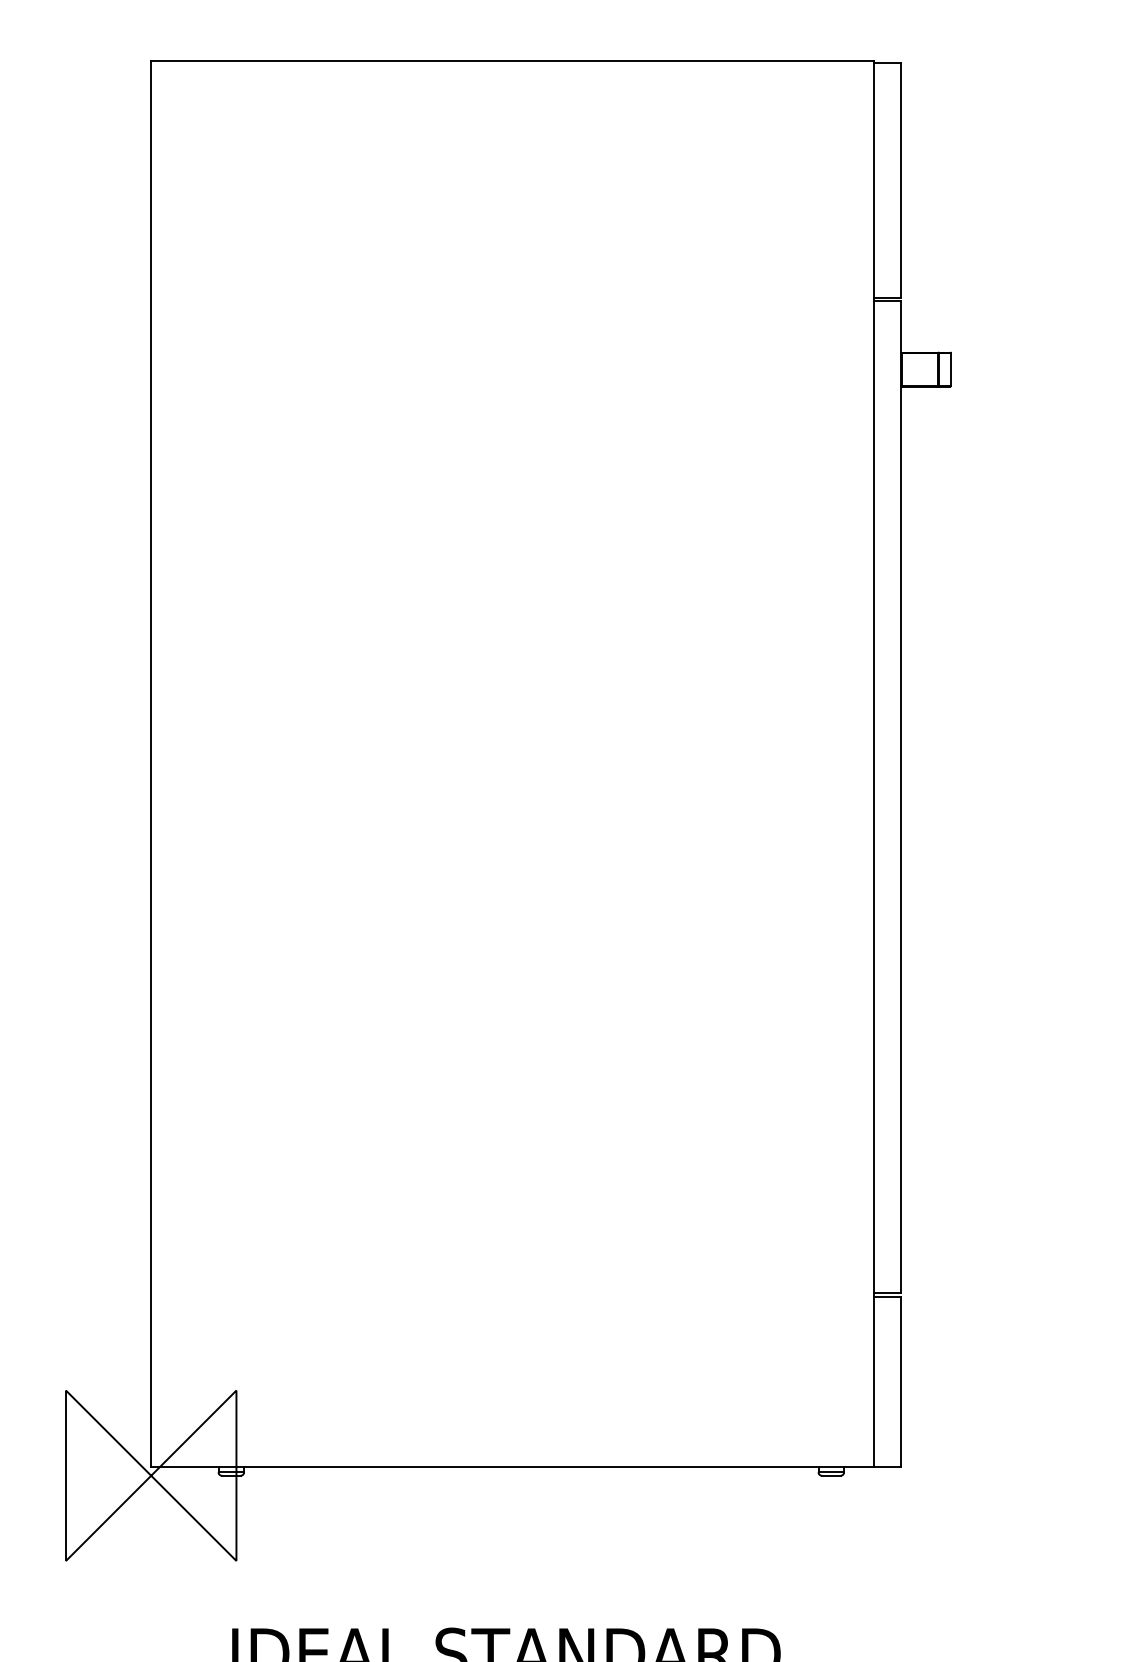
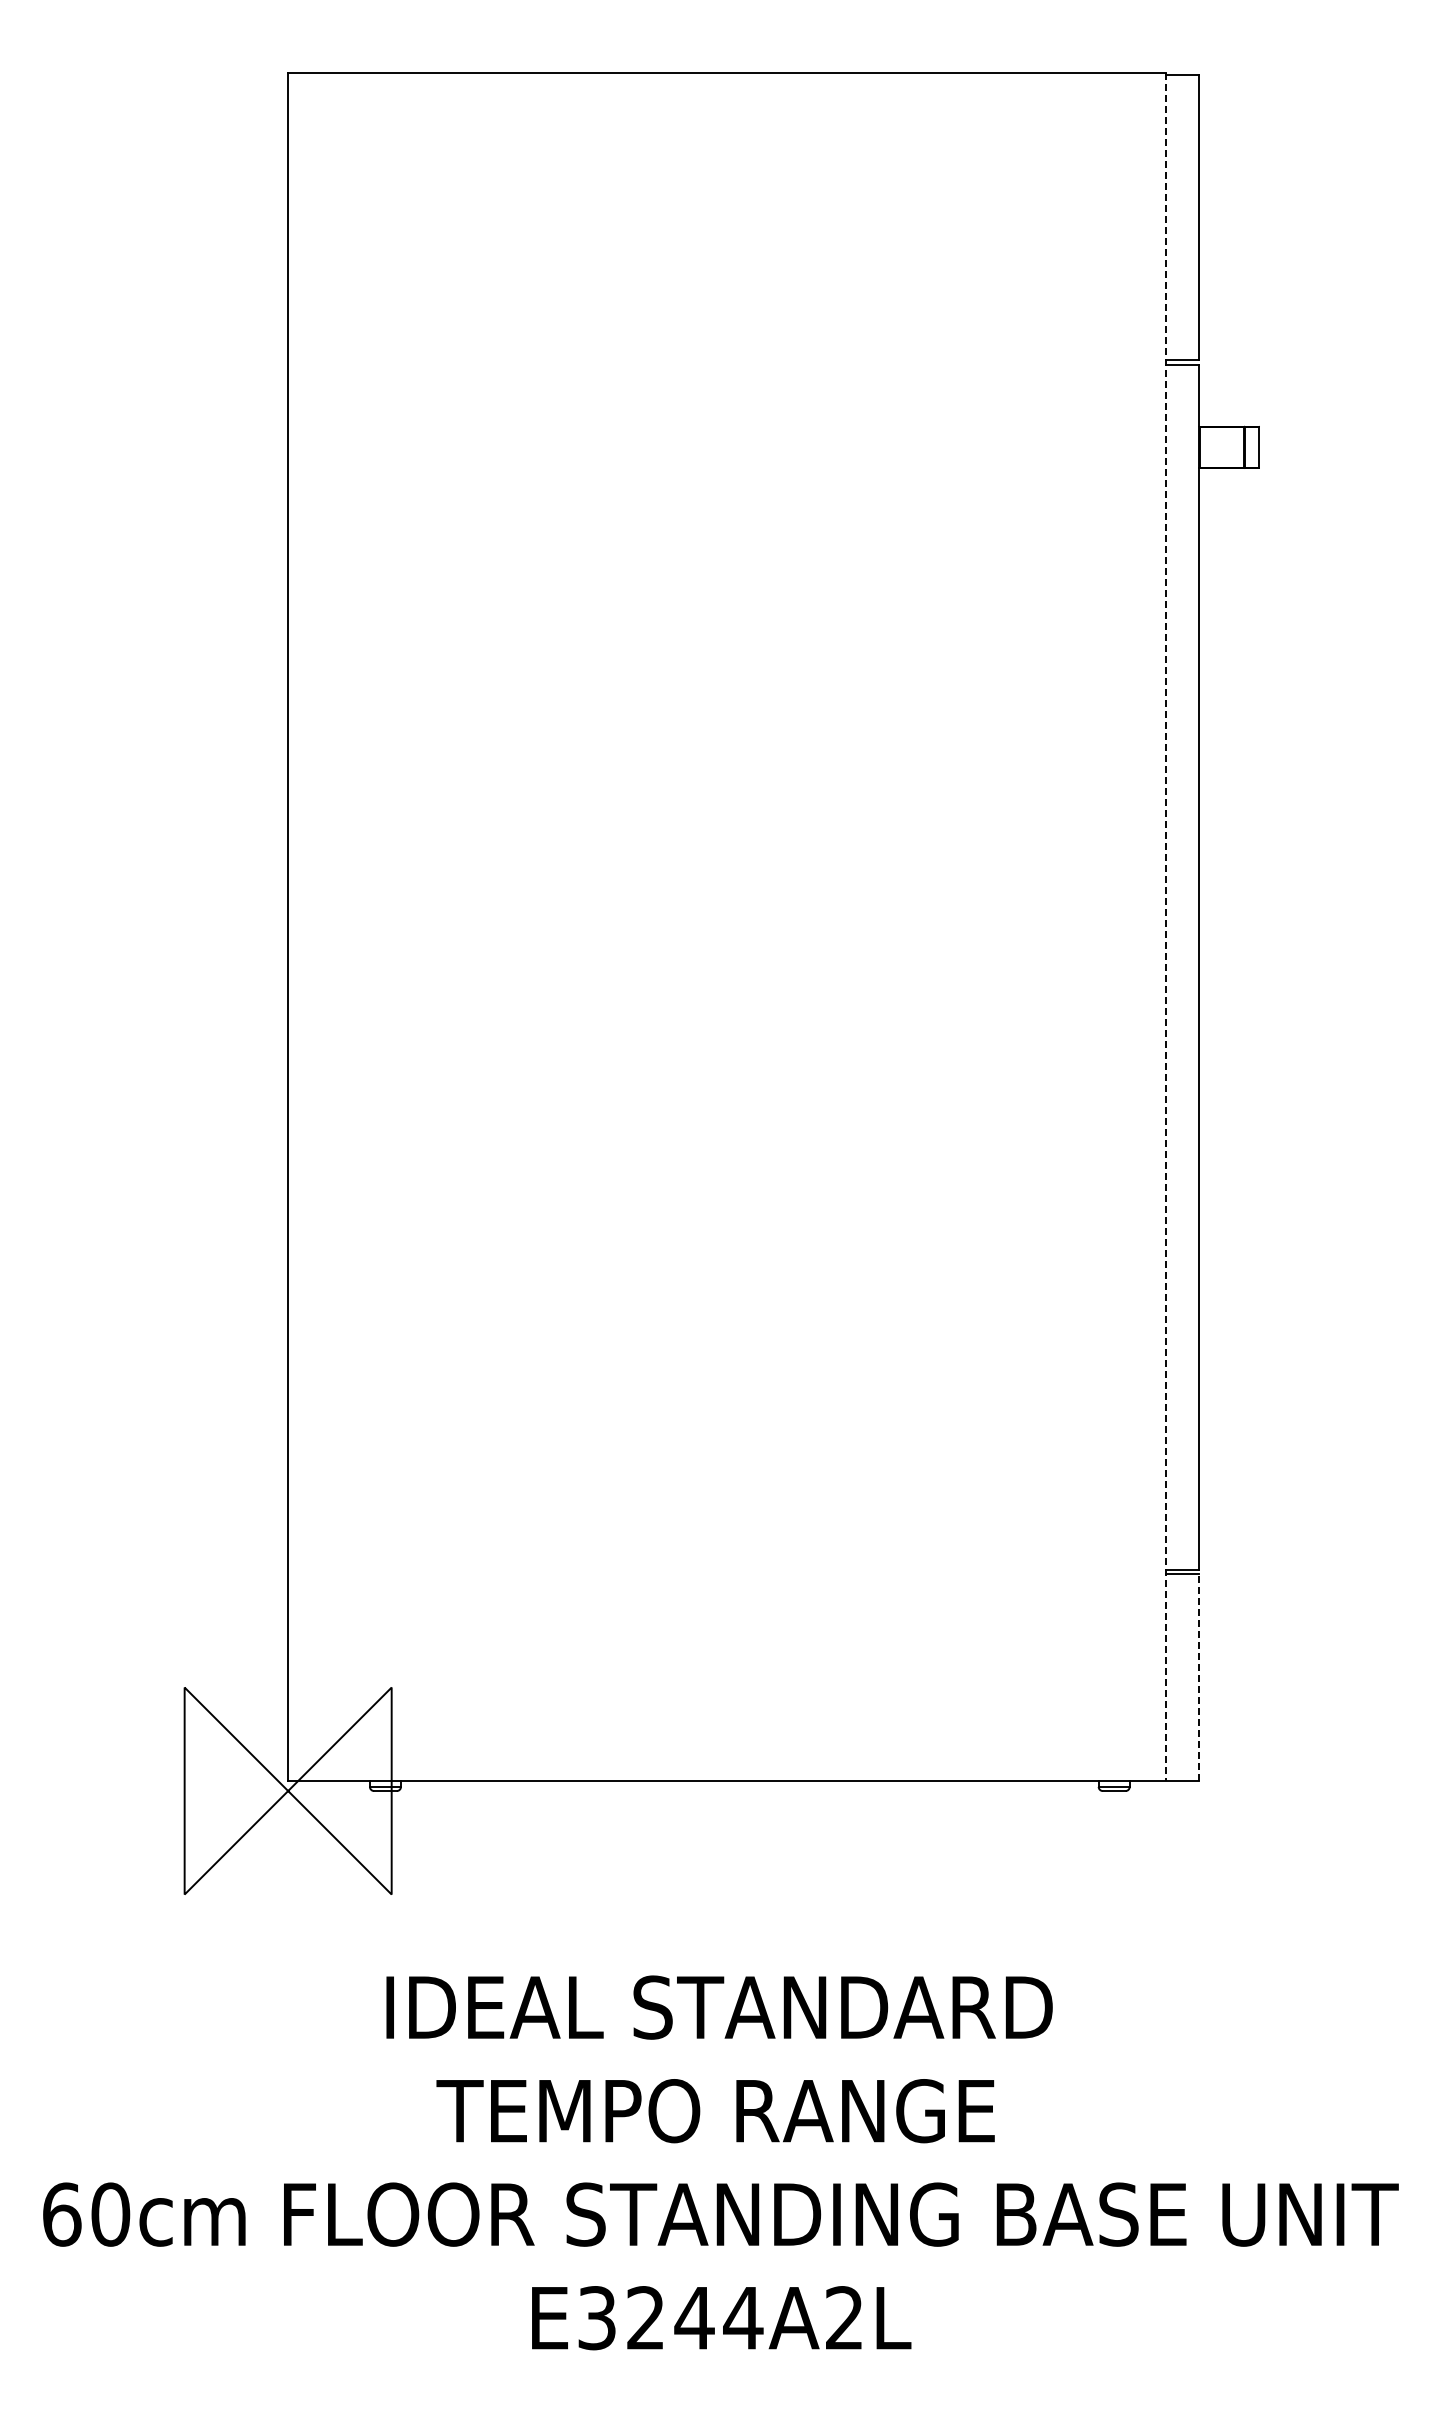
line: (873, 764) -> (1165, 927), solid -> dashed
line: (901, 1382) -> (1199, 1677), solid -> dashed

